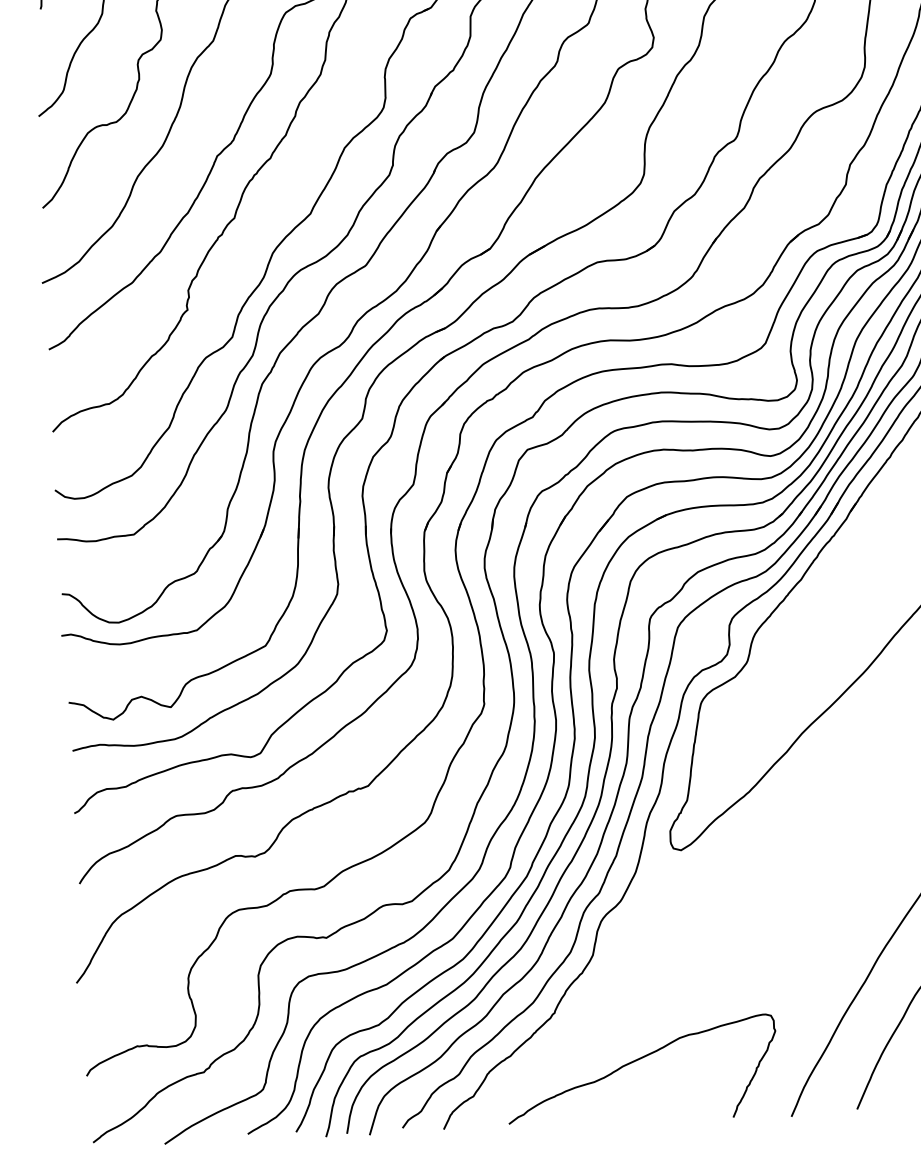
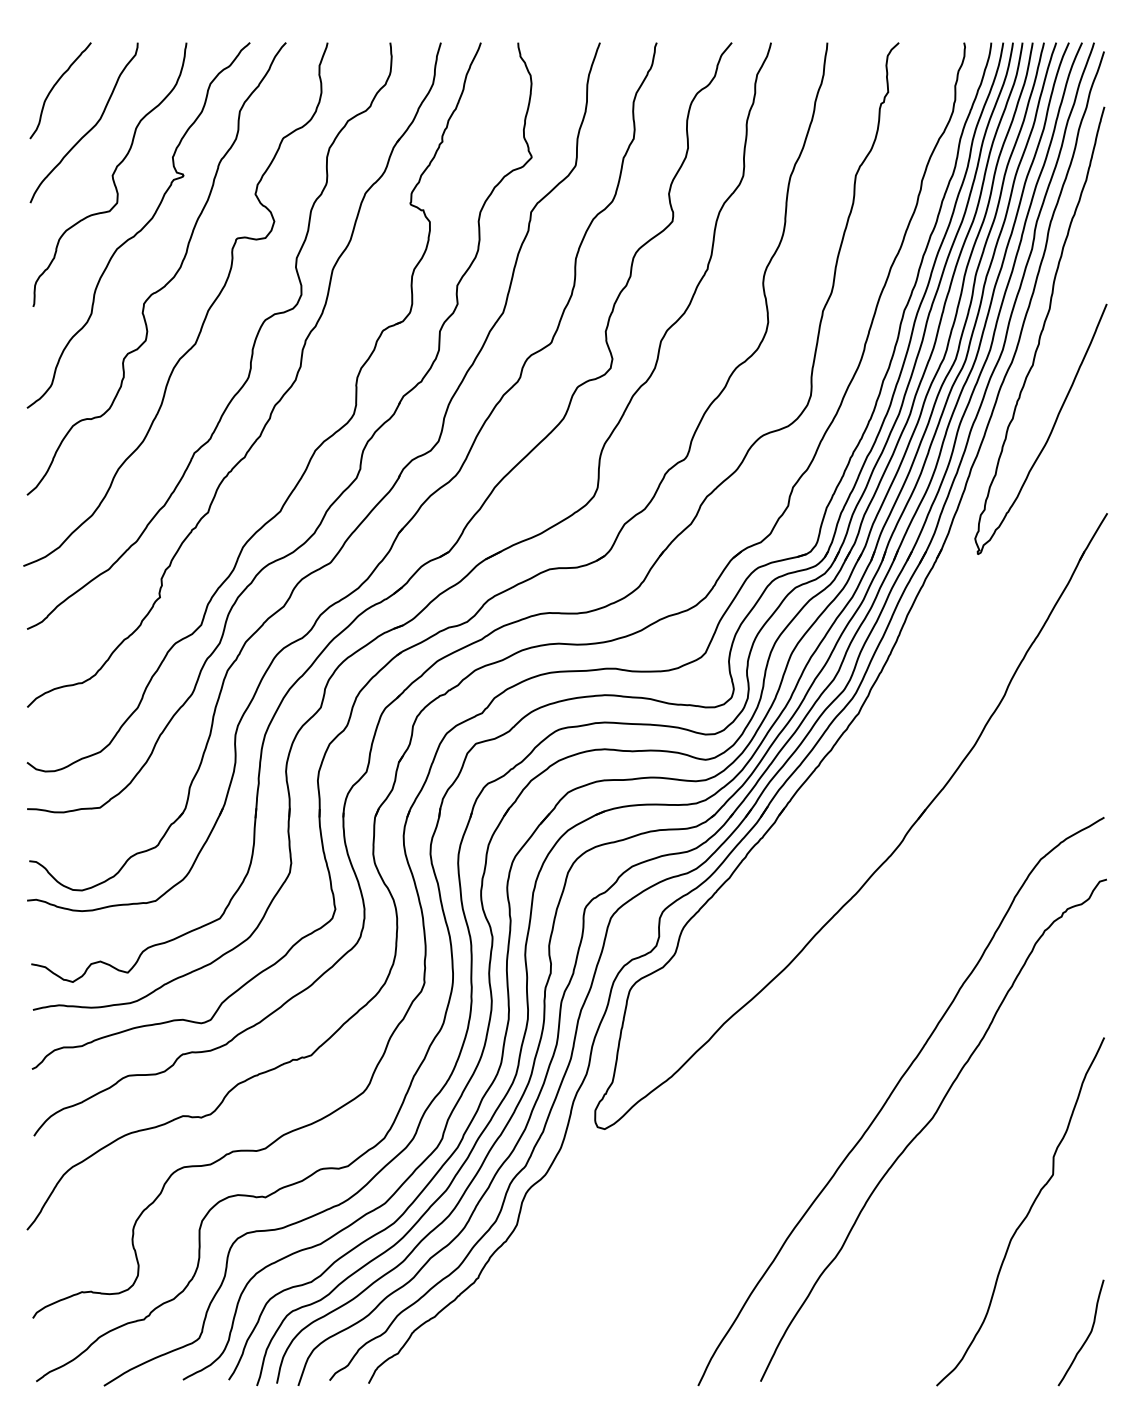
curve: (636, 1061) -> (553, 1327), removed

